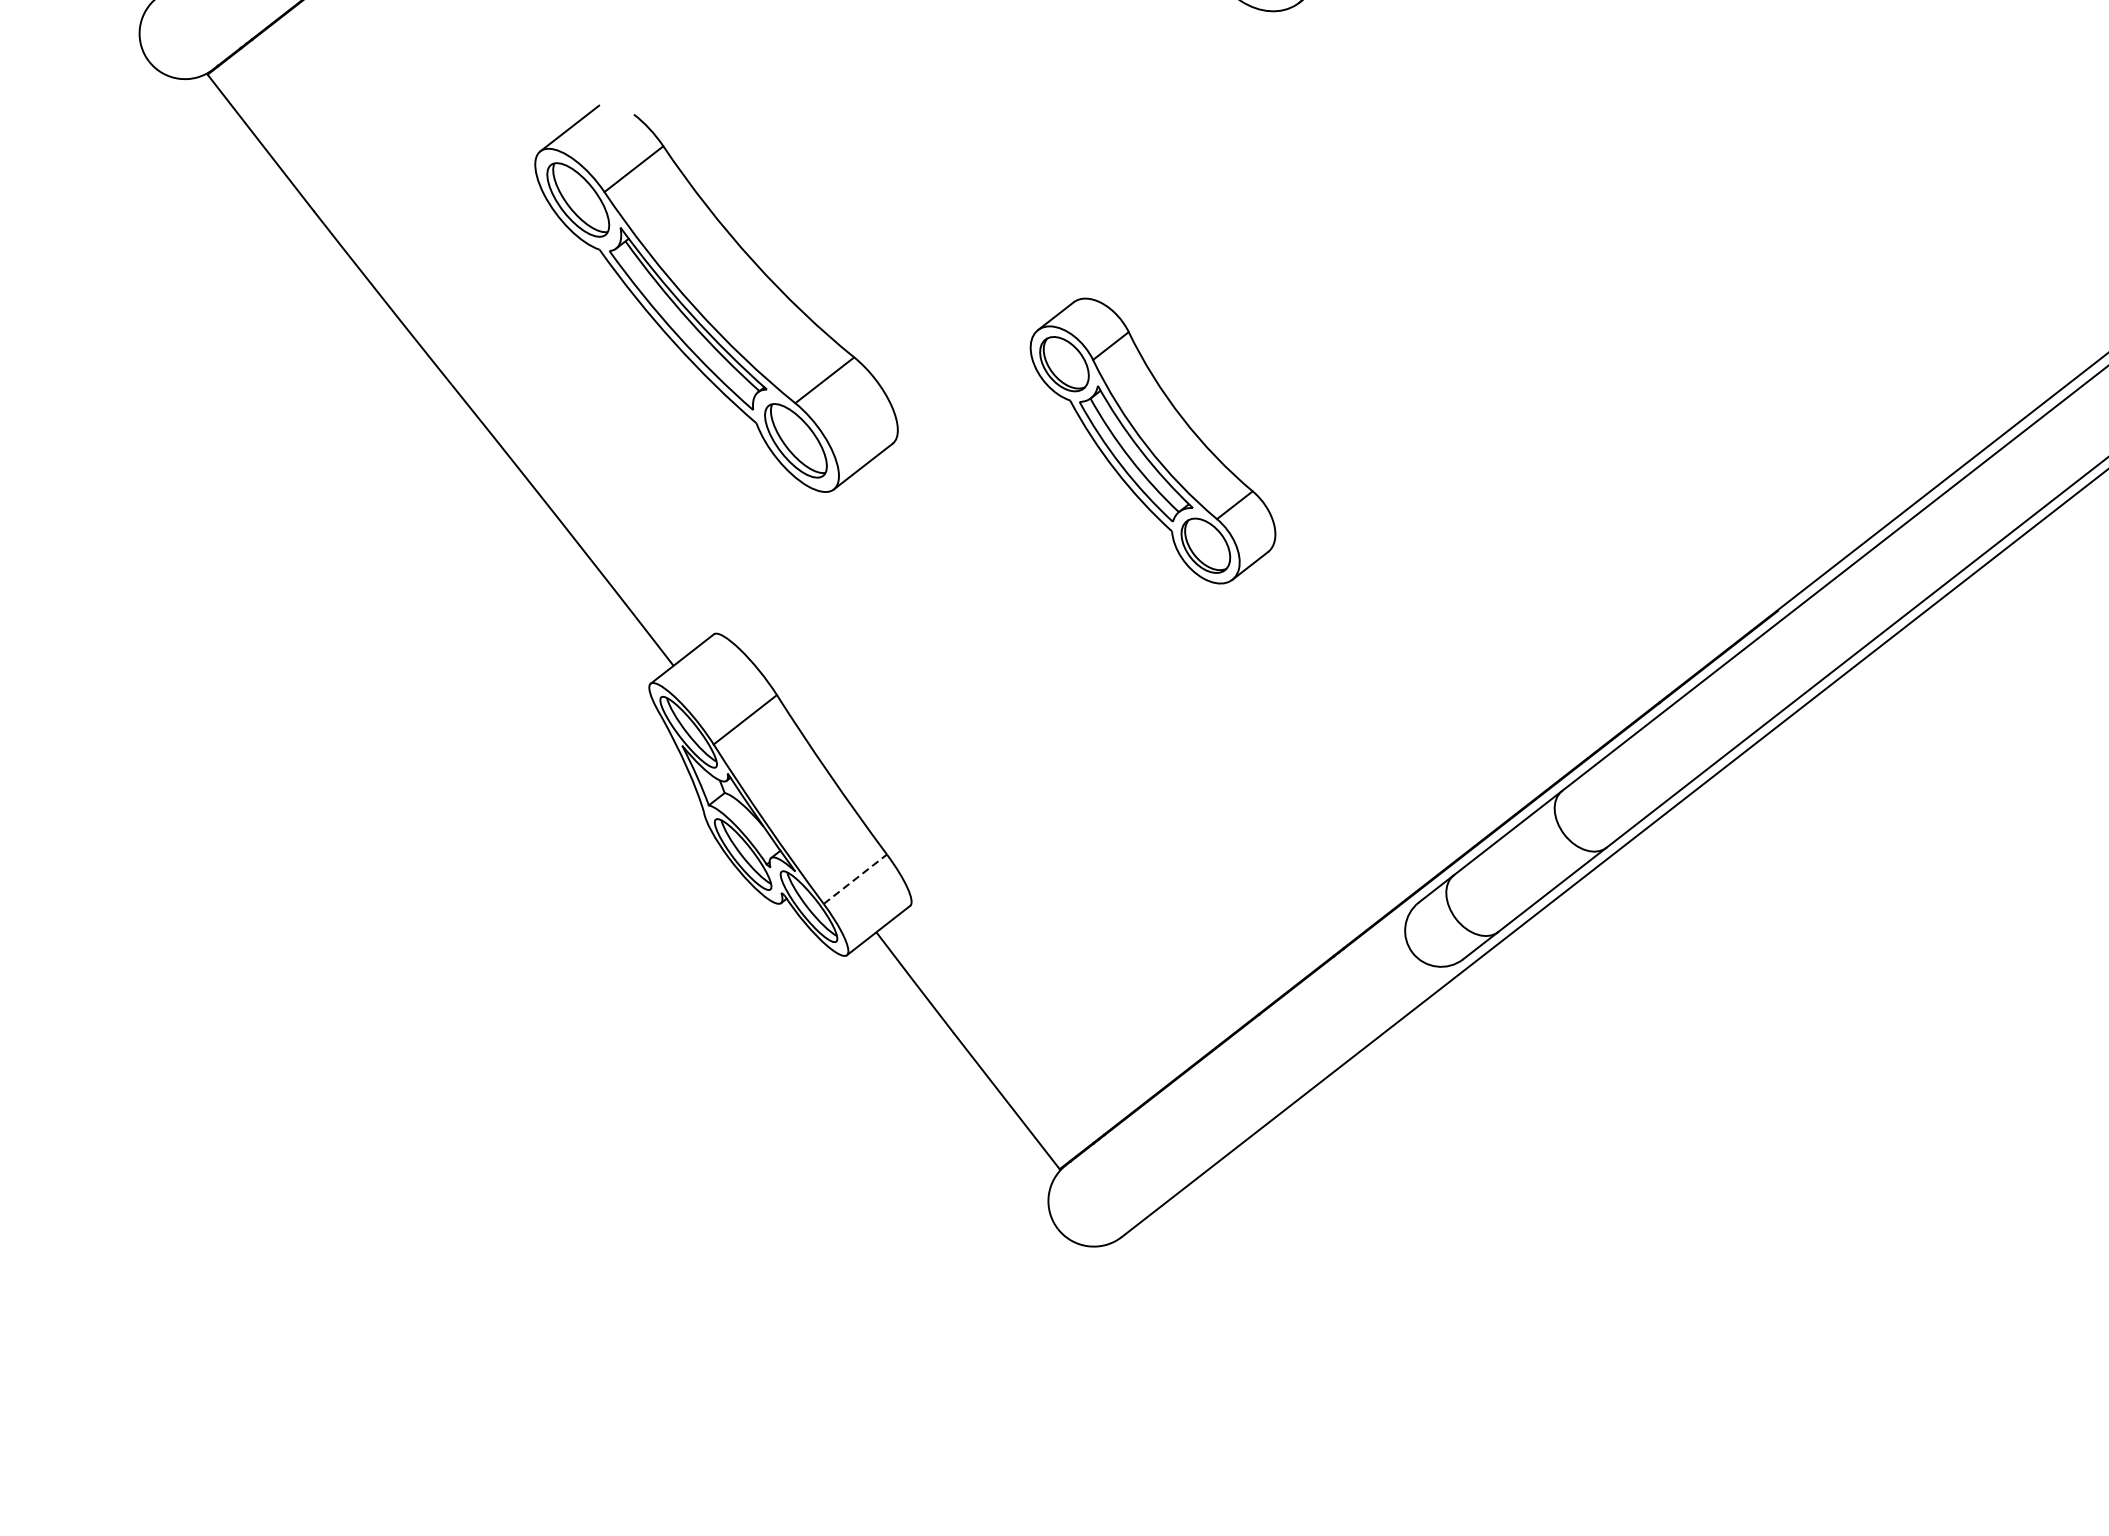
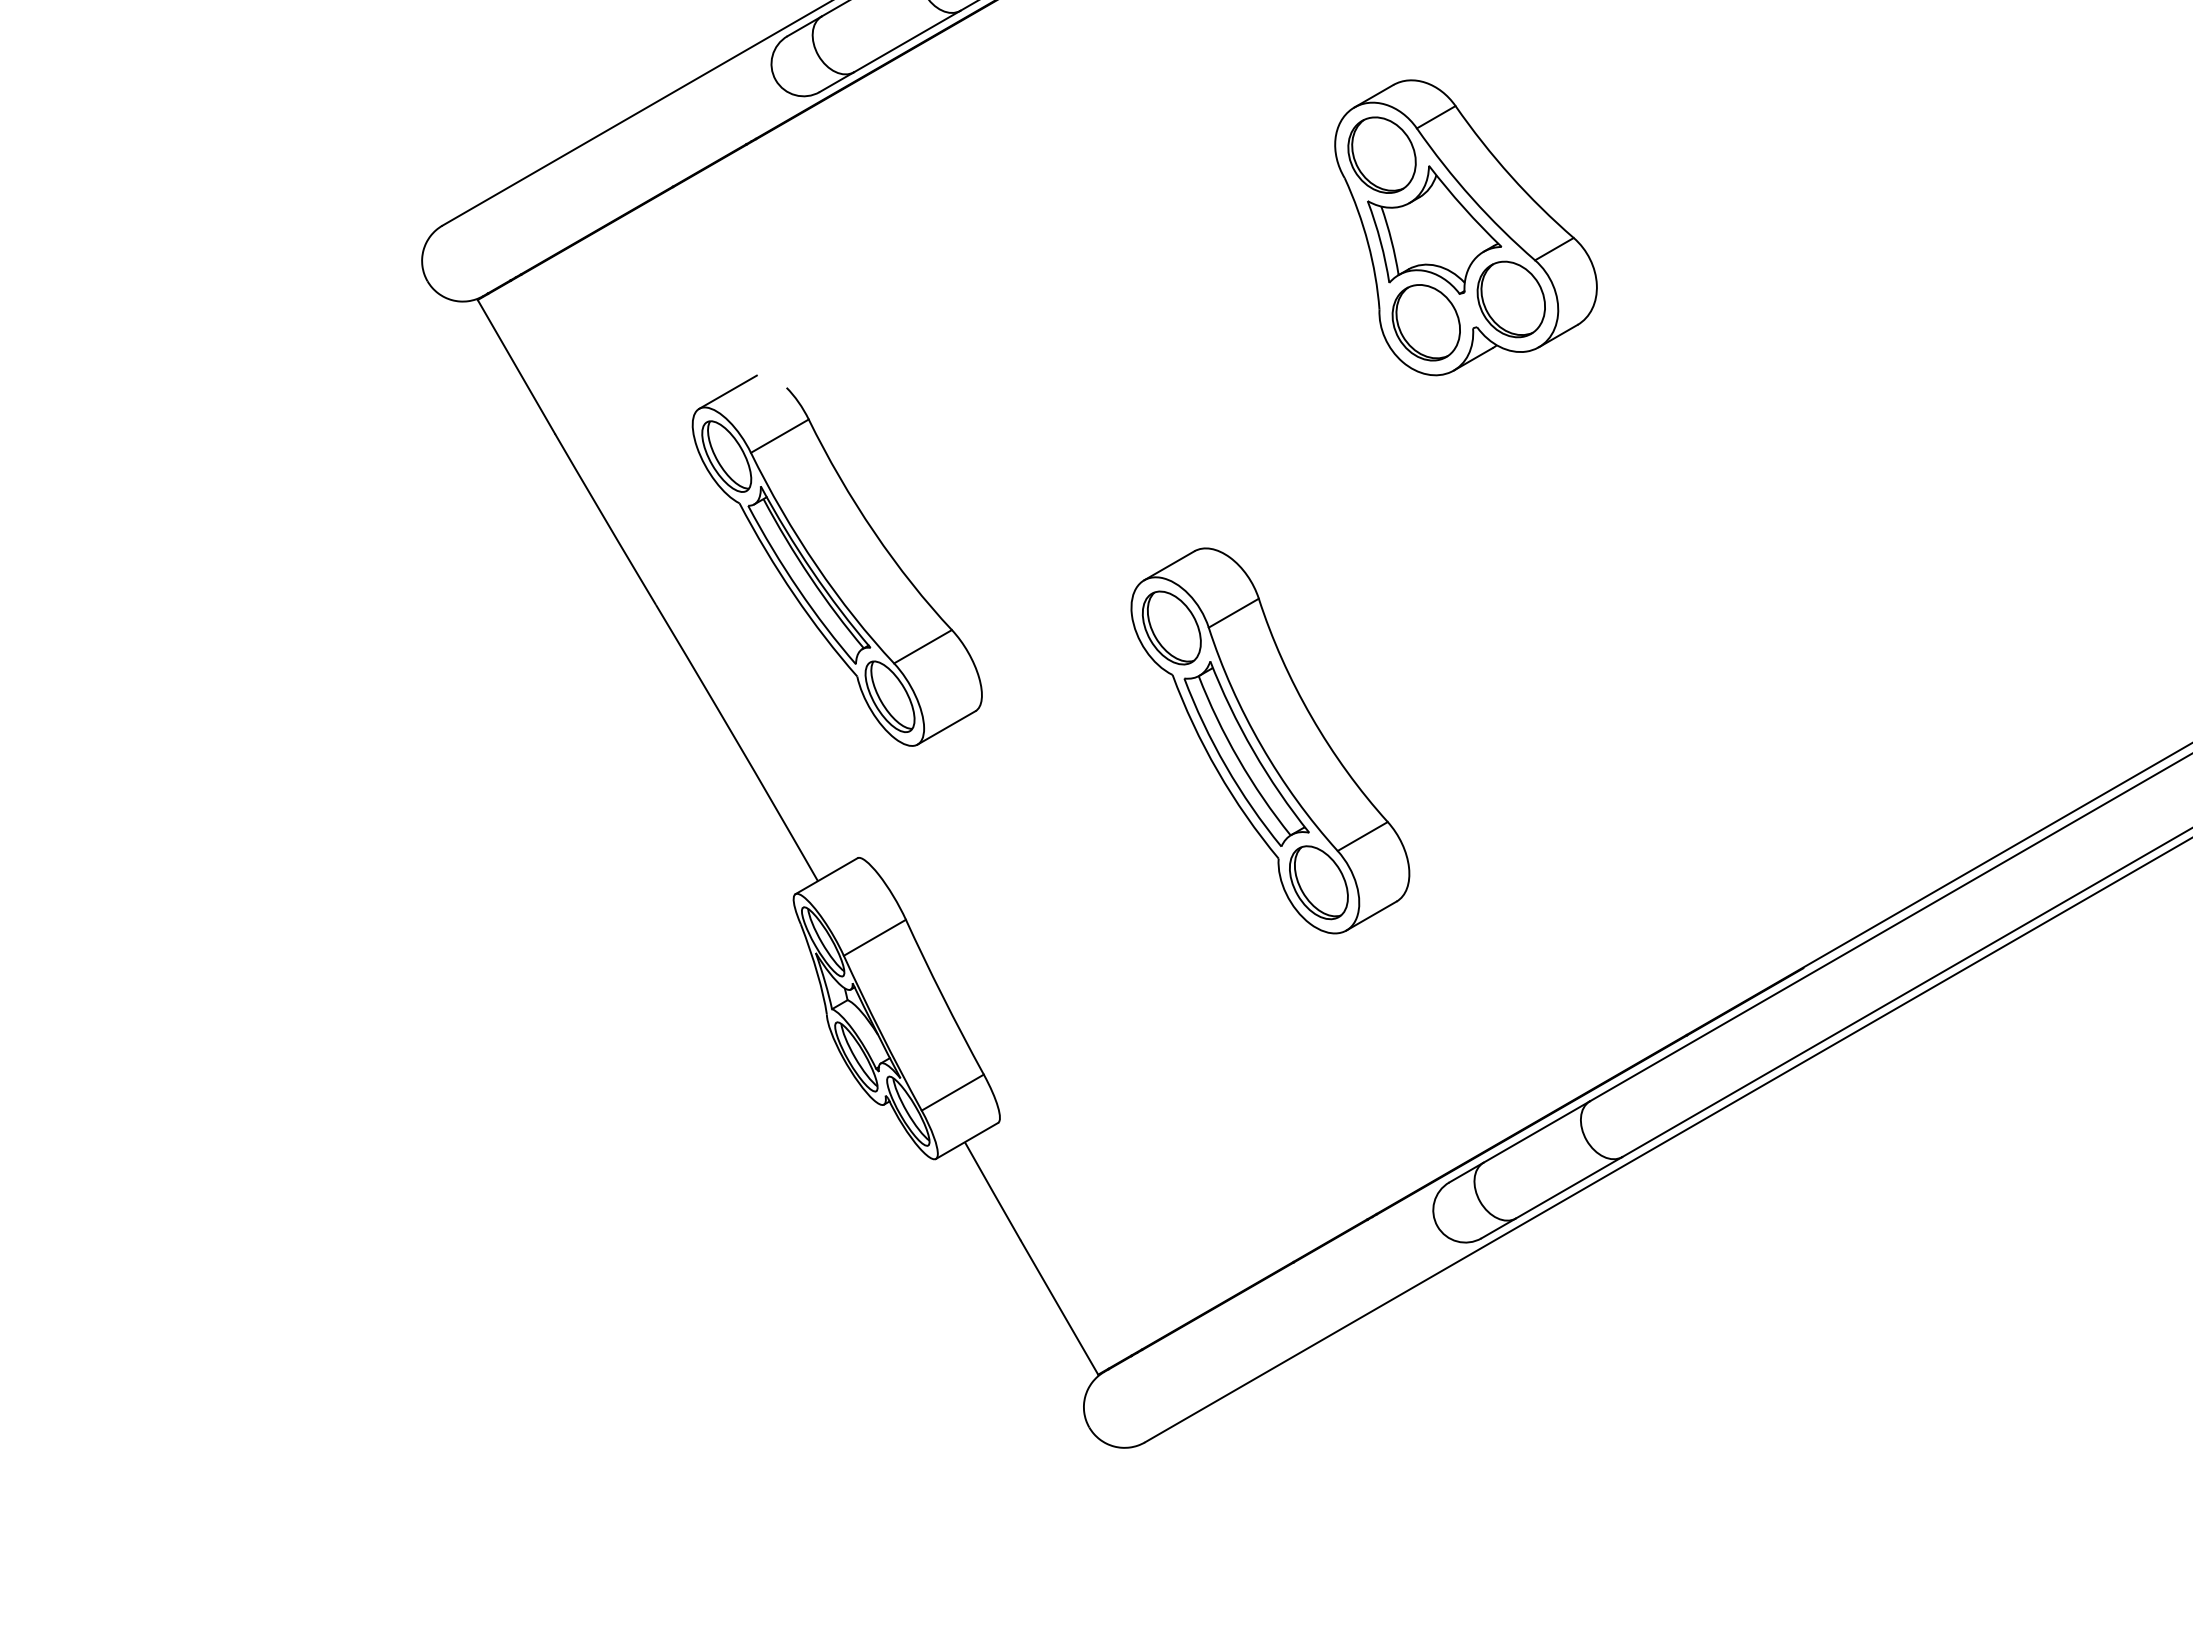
part: (715, 298) -> (836, 560), moved
part: (1153, 440) -> (1270, 740), size x1.43
line: (855, 879) -> (952, 1092), dashed -> solid

